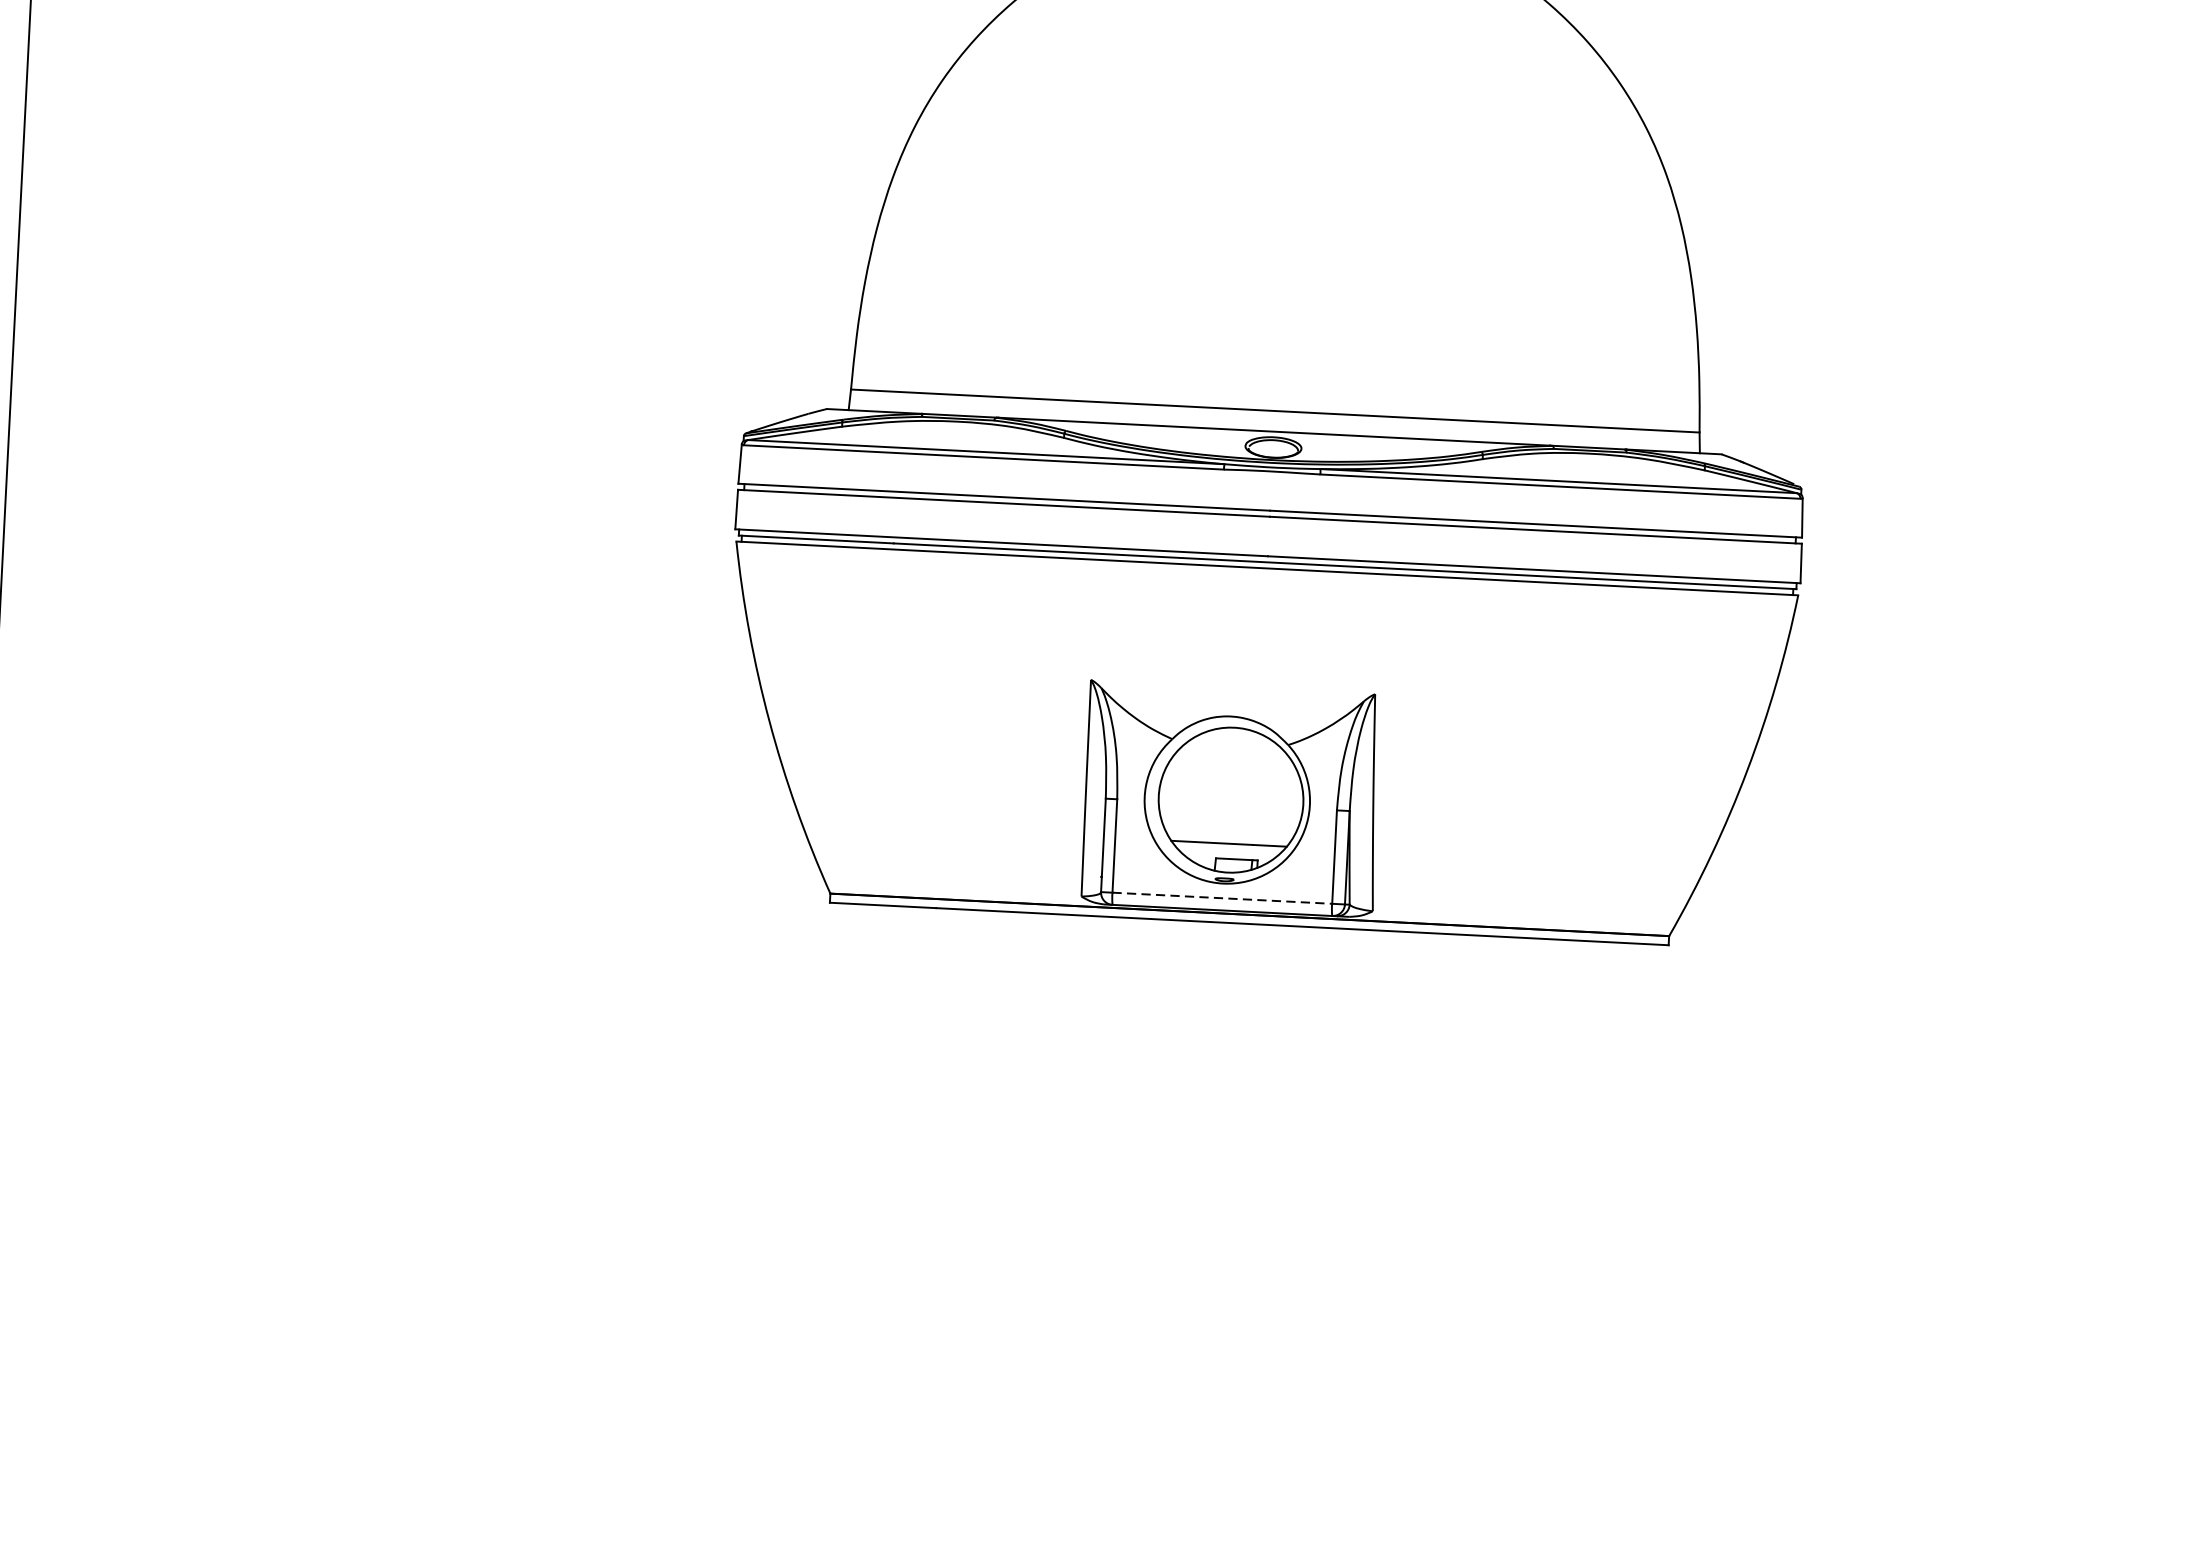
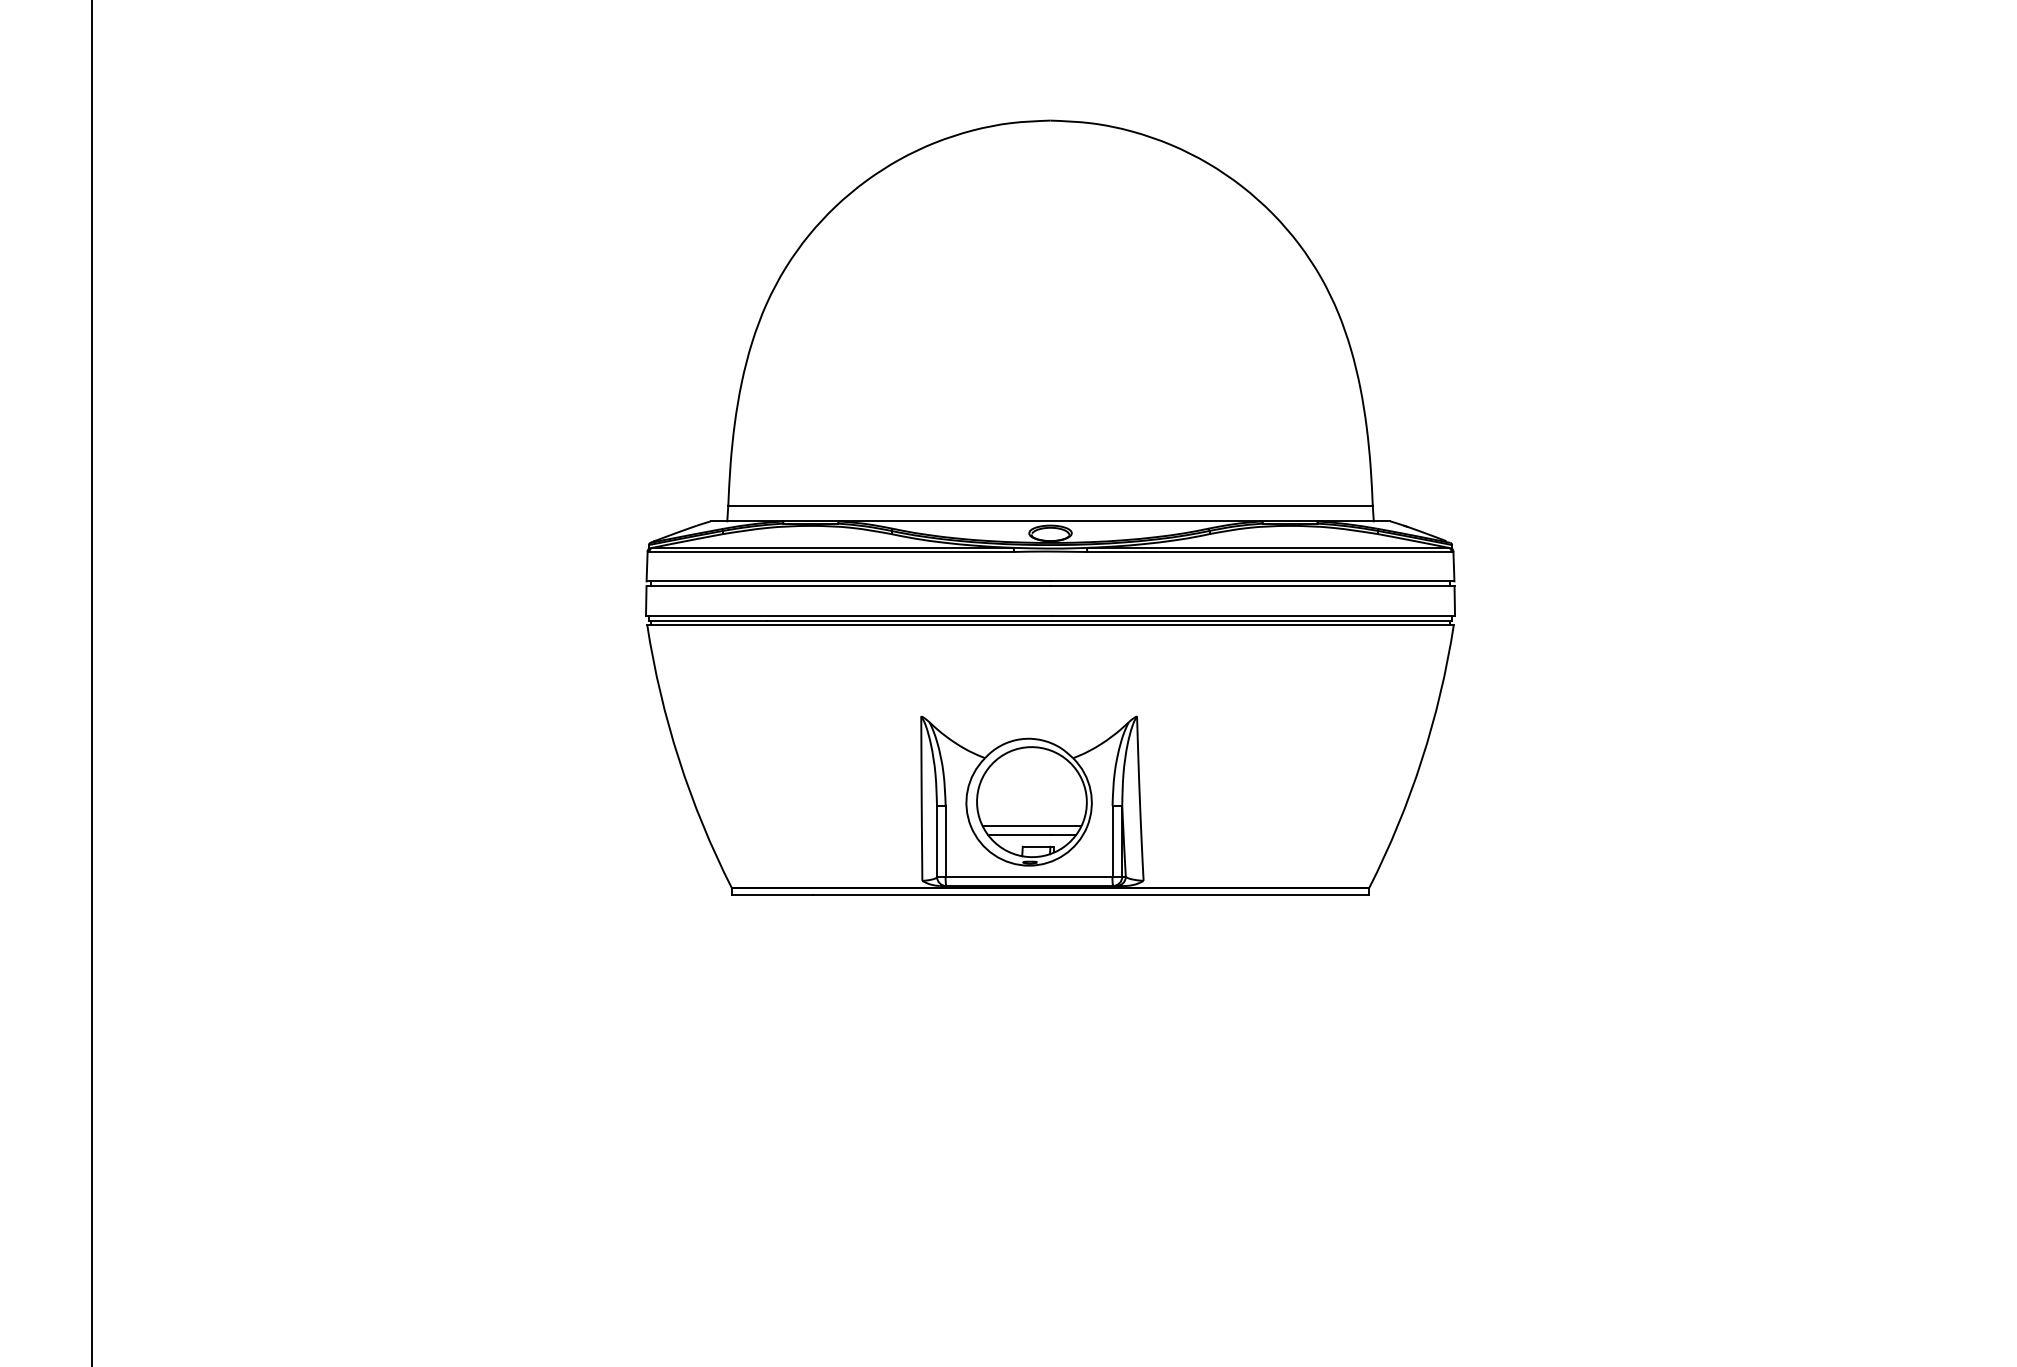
line: (1228, 832) -> (1031, 826), added
line: (1222, 897) -> (1029, 876), dashed -> solid

